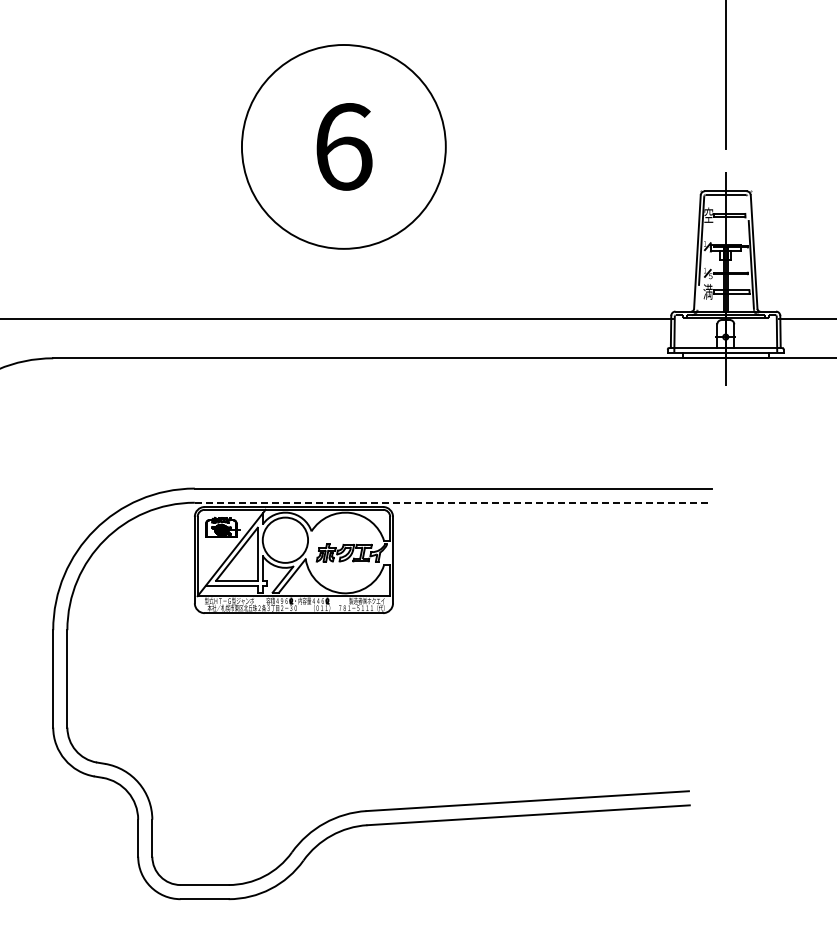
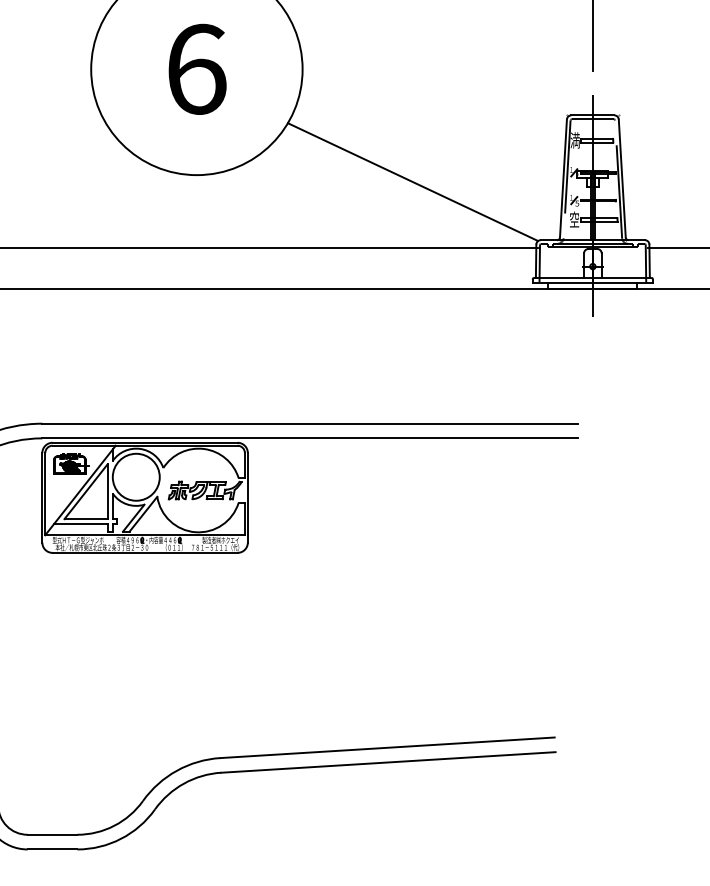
text: (708, 215) -> (574, 140), 空 -> 満
line: (551, 255) -> (412, 182), added
text: (707, 291) -> (573, 219), 満 -> 空
line: (453, 502) -> (310, 438), dashed -> solid

